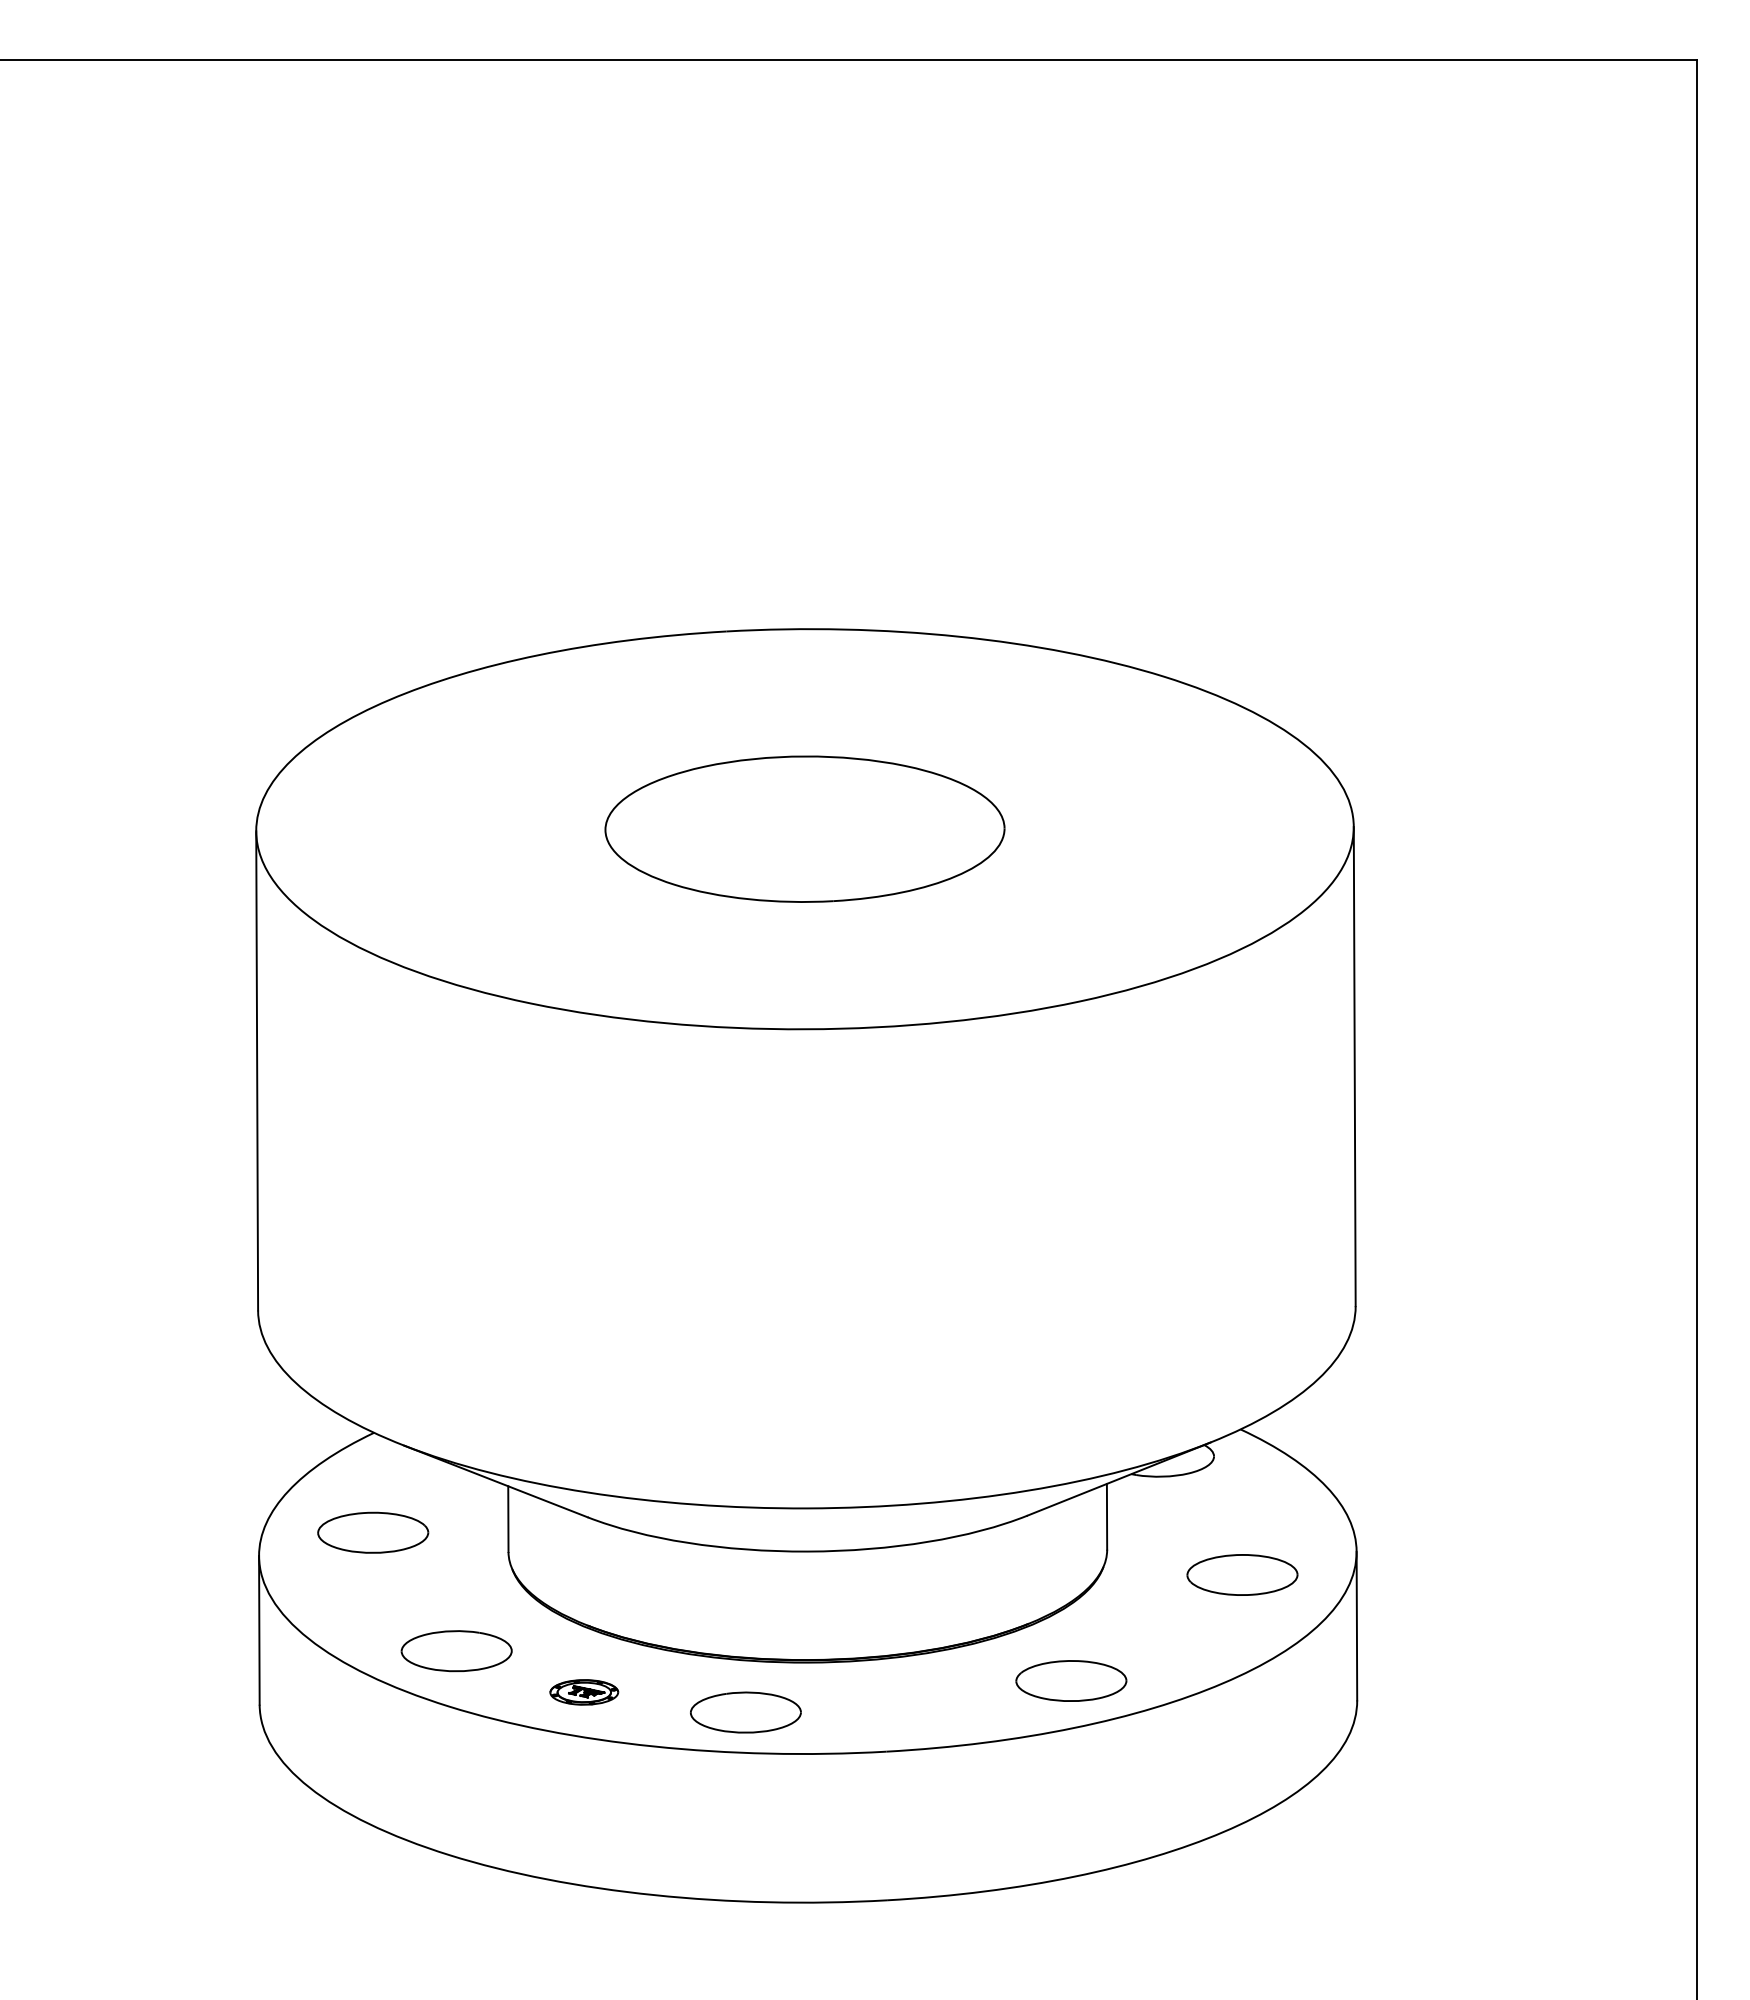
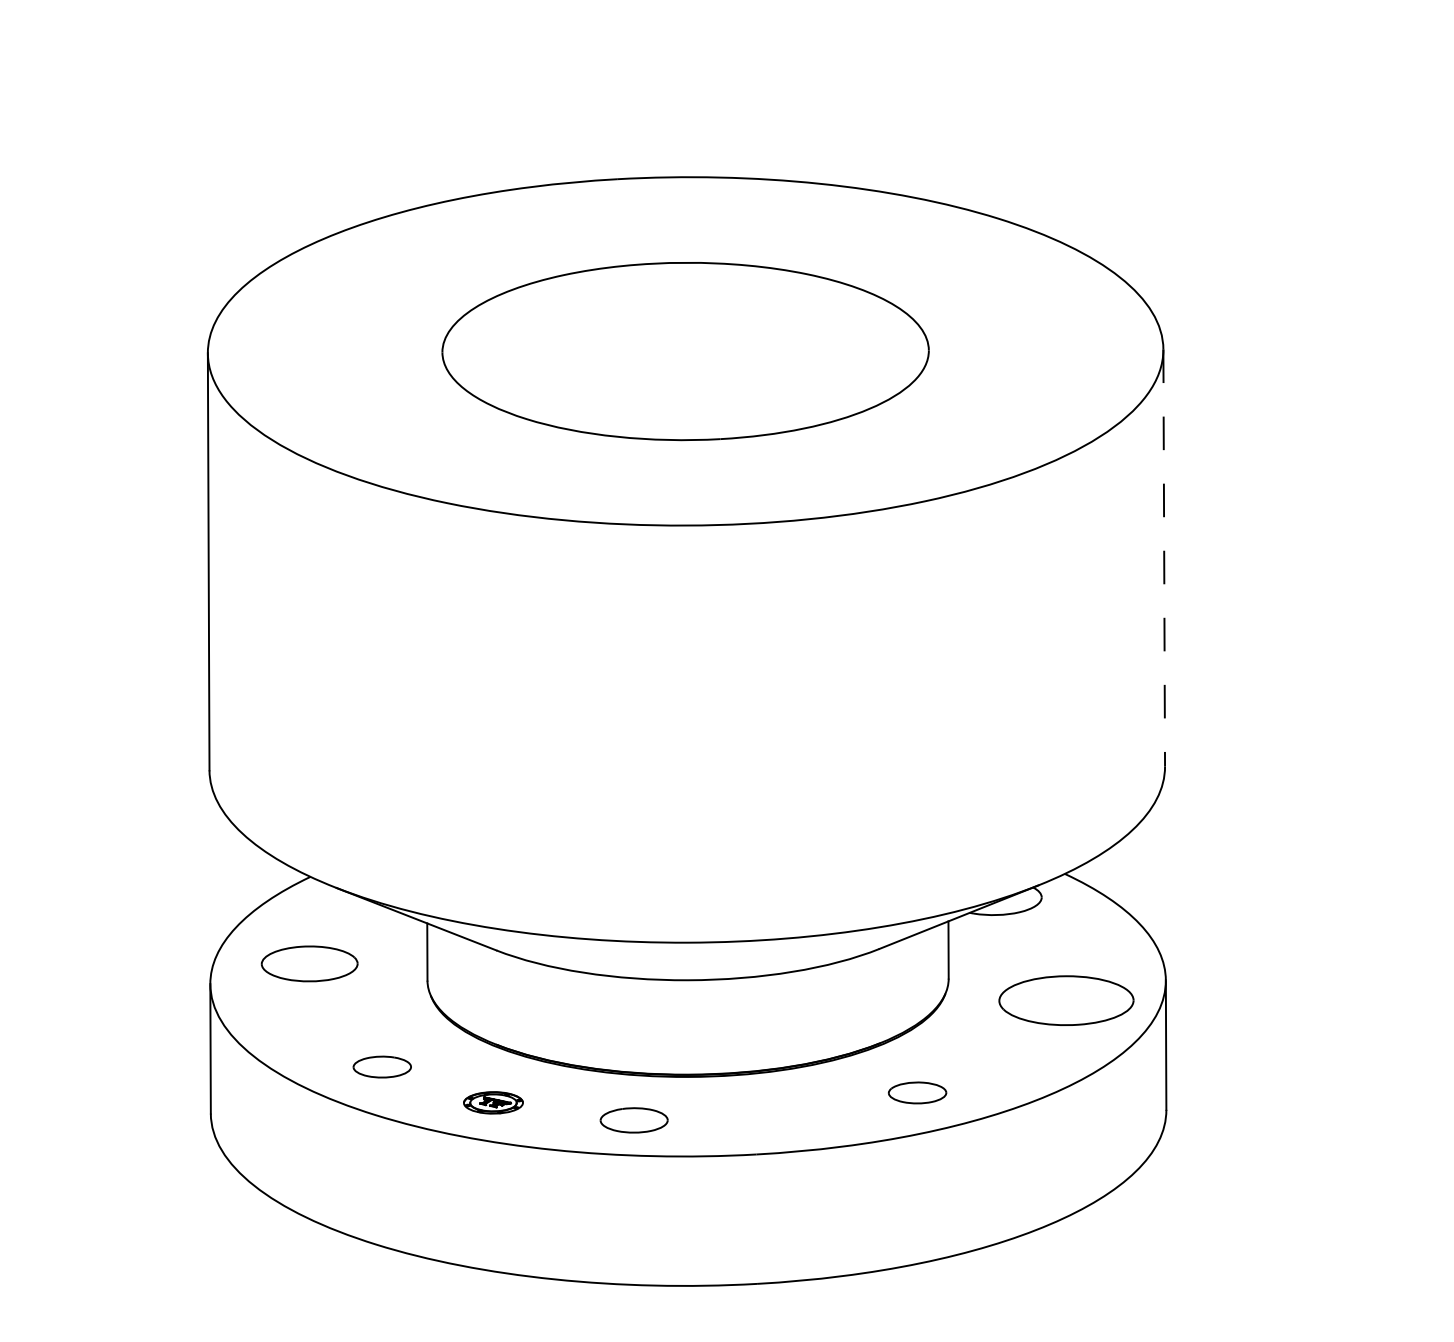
part: (804, 828) -> (685, 350), size x1.4
line: (1354, 1066) -> (1164, 557), solid -> dashed
part: (1242, 1574) -> (1066, 1000), size x1.4
part: (456, 1651) -> (382, 1067), size x0.6
part: (1071, 1680) -> (917, 1092), size x0.6
part: (745, 1712) -> (633, 1120), size x0.7

